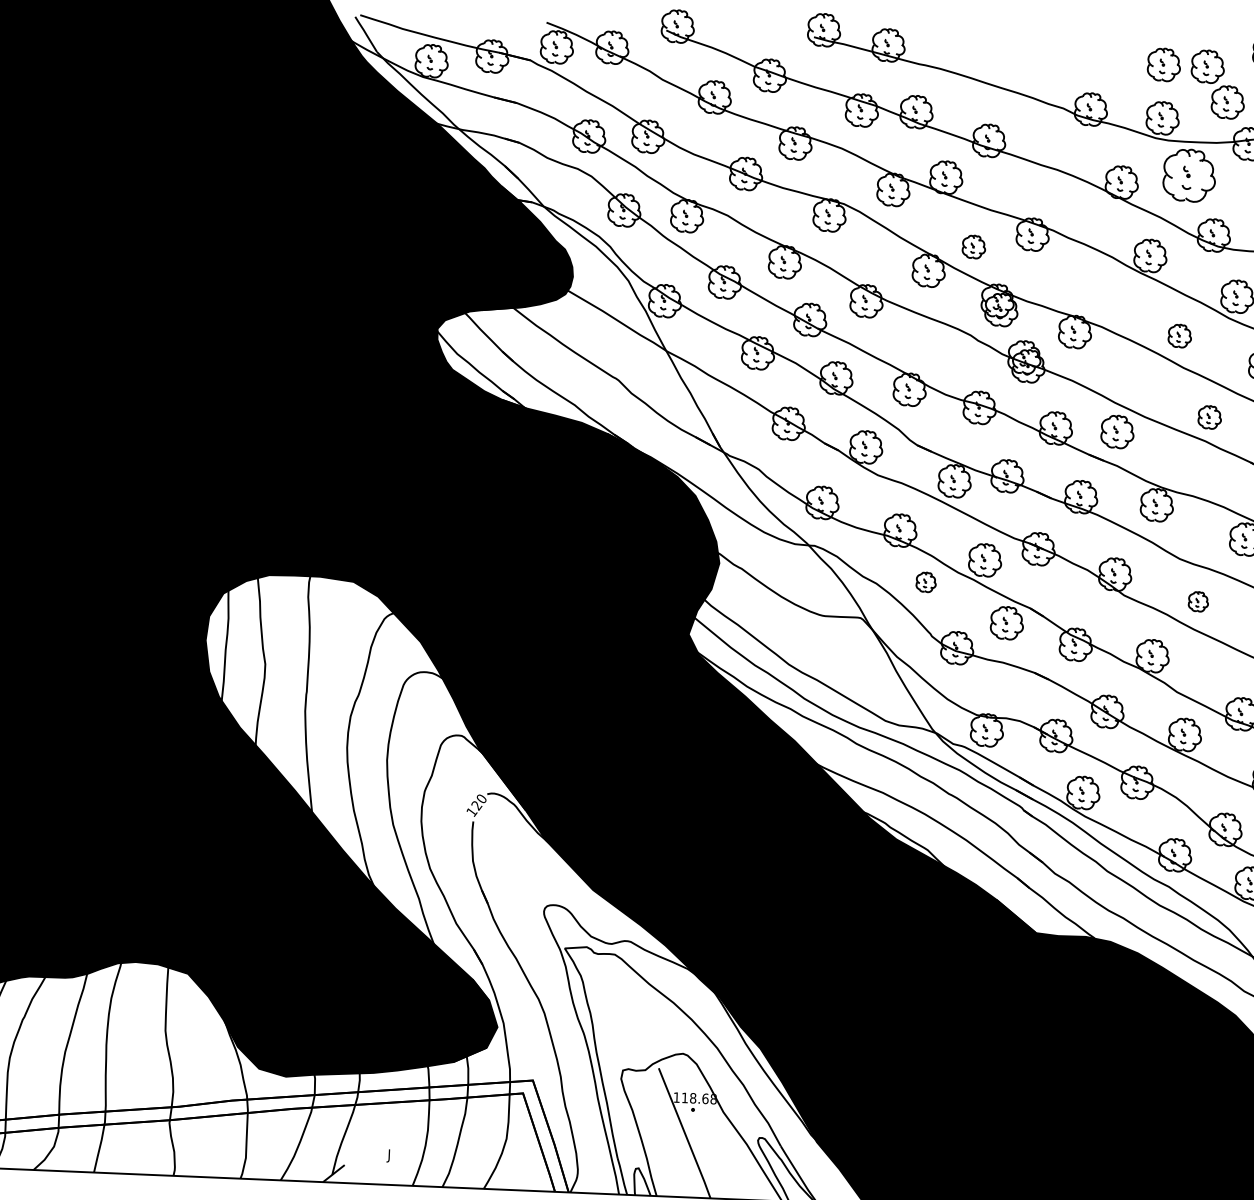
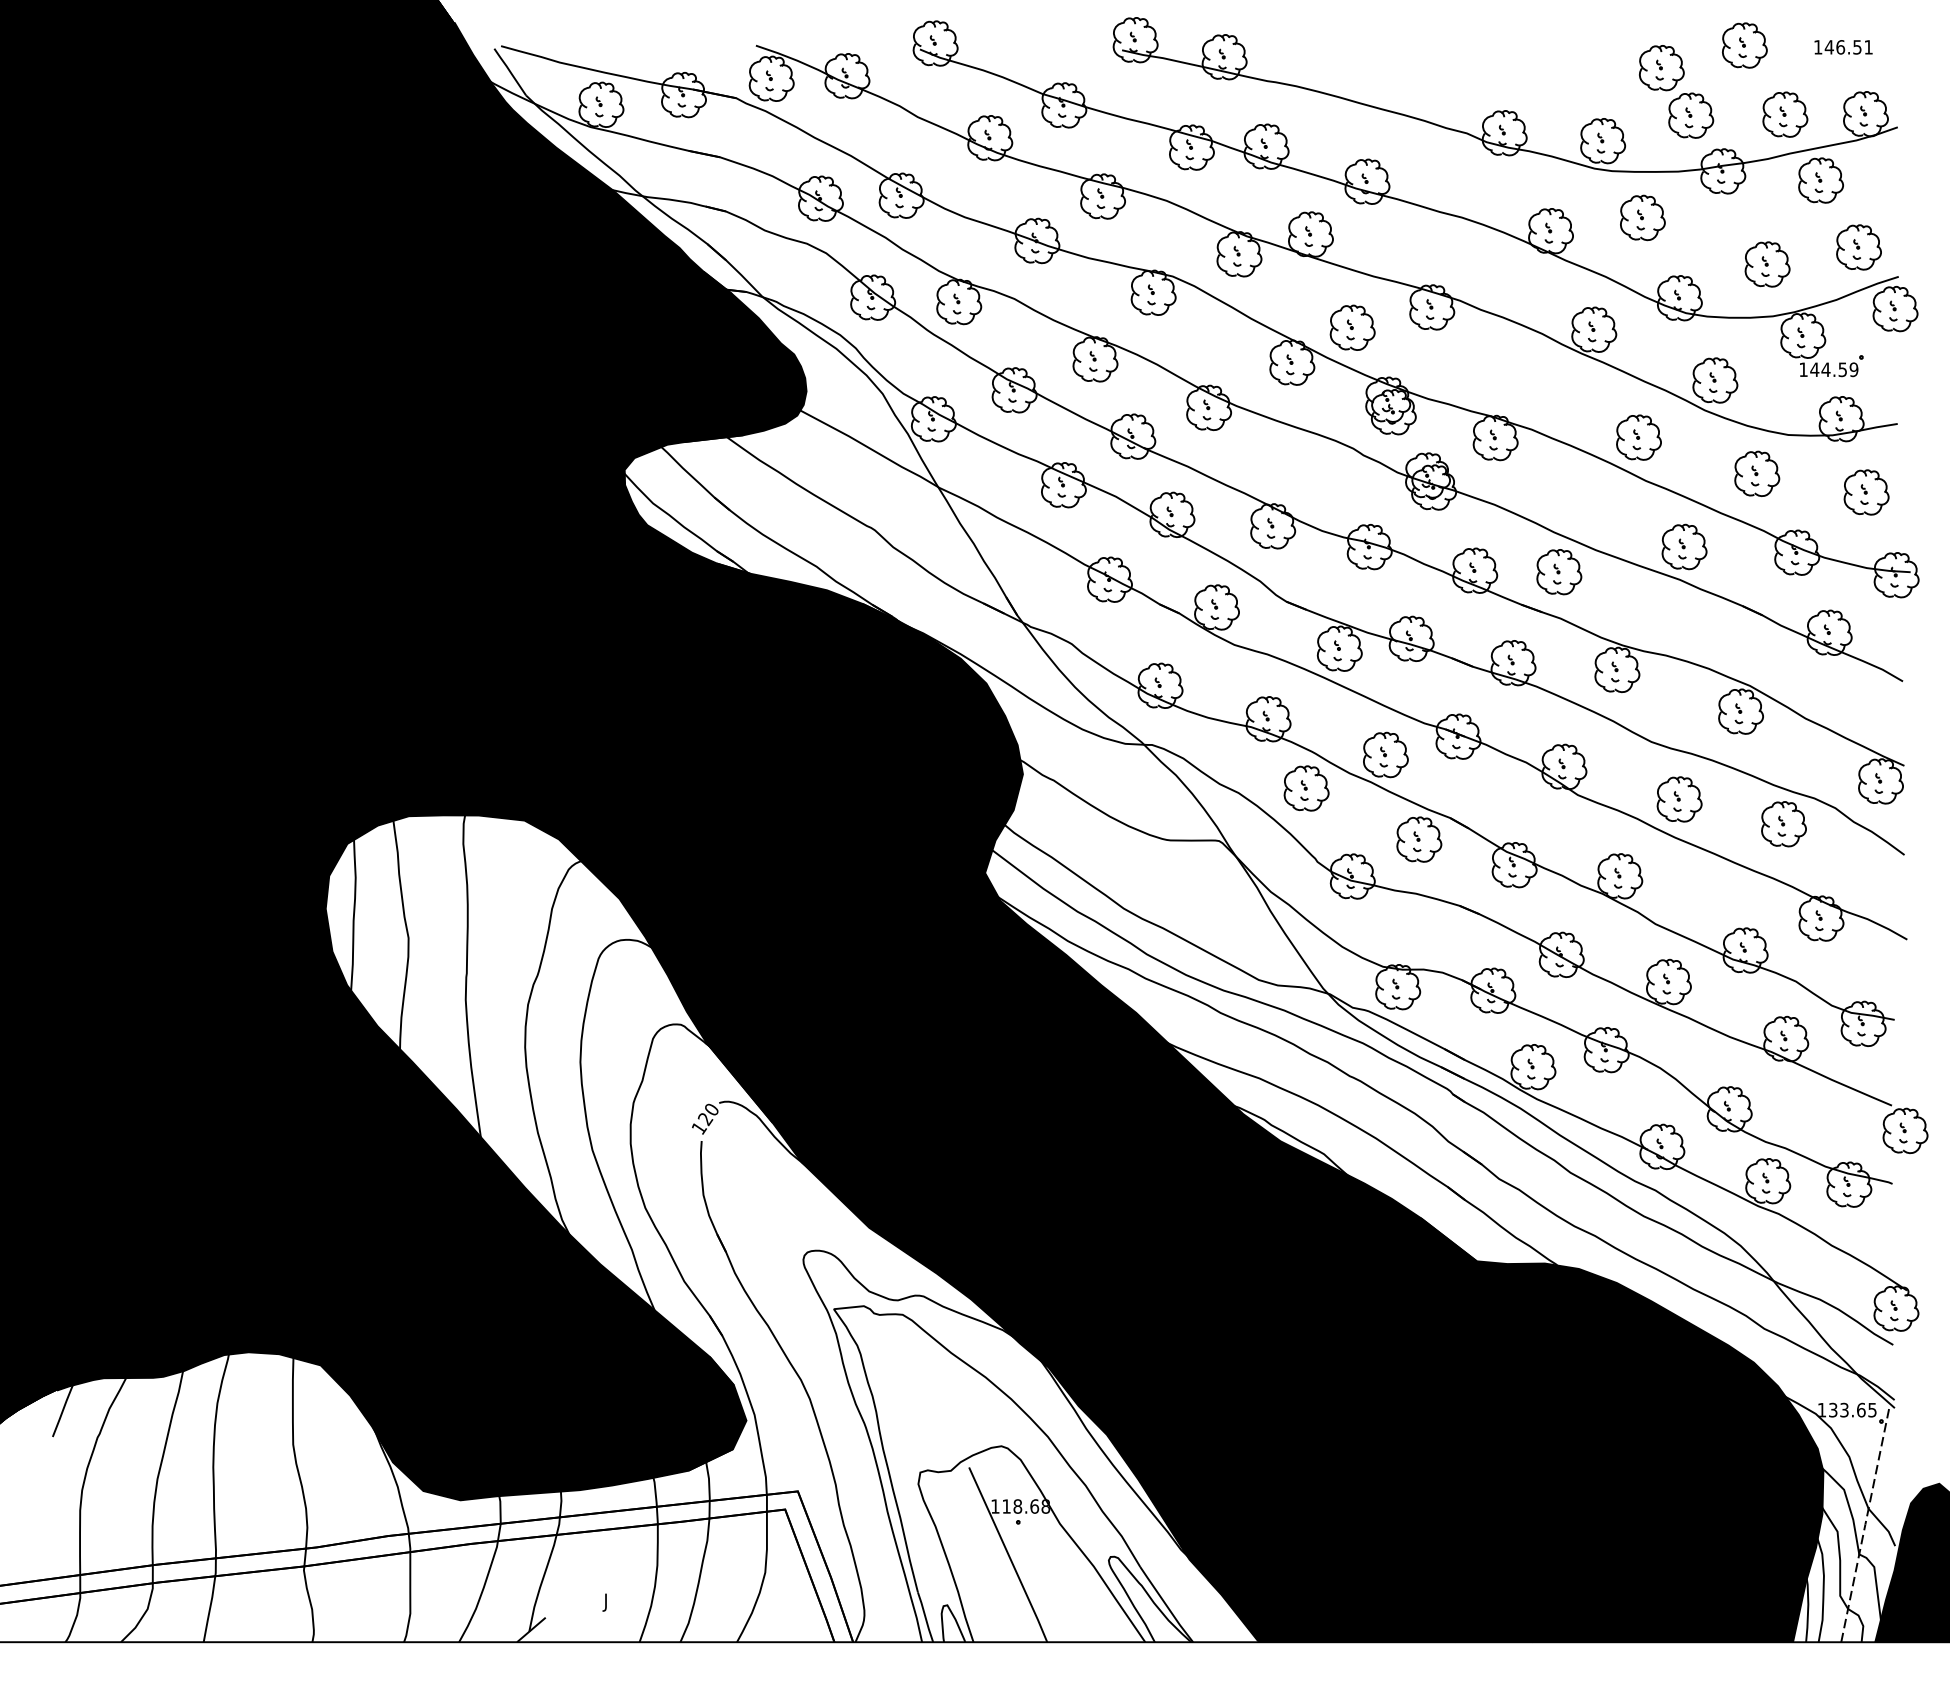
part: (1163, 65) -> (1601, 68), removed
part: (1189, 175) -> (1642, 217), size x0.62
part: (973, 246) -> (1352, 327), size x1.43
part: (1179, 336) -> (1638, 437), size x1.43
part: (1209, 417) -> (1684, 546), size x1.43
part: (926, 582) -> (1306, 788), size x1.67
part: (1198, 601) -> (1679, 799), size x1.67

